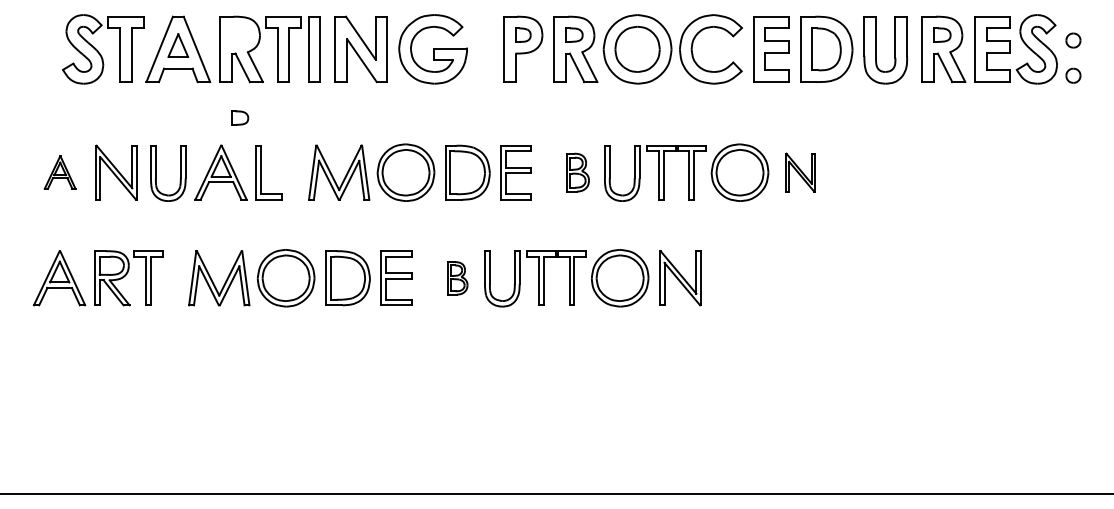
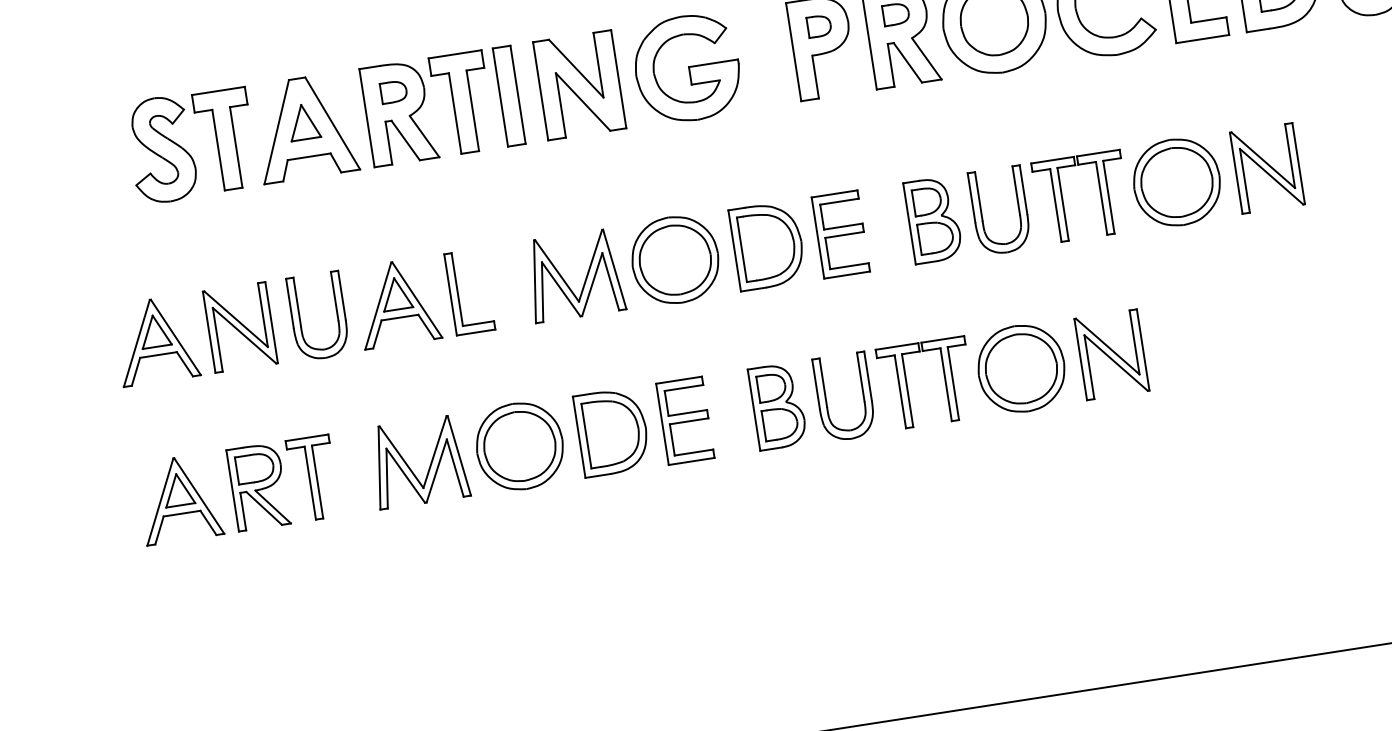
part: (240, 117) -> (394, 91), moved
part: (59, 172) -> (154, 340), size x1.67
part: (577, 172) -> (932, 219), size x1.43
part: (800, 172) -> (1267, 168), size x1.43
part: (457, 278) -> (777, 406), size x1.67

